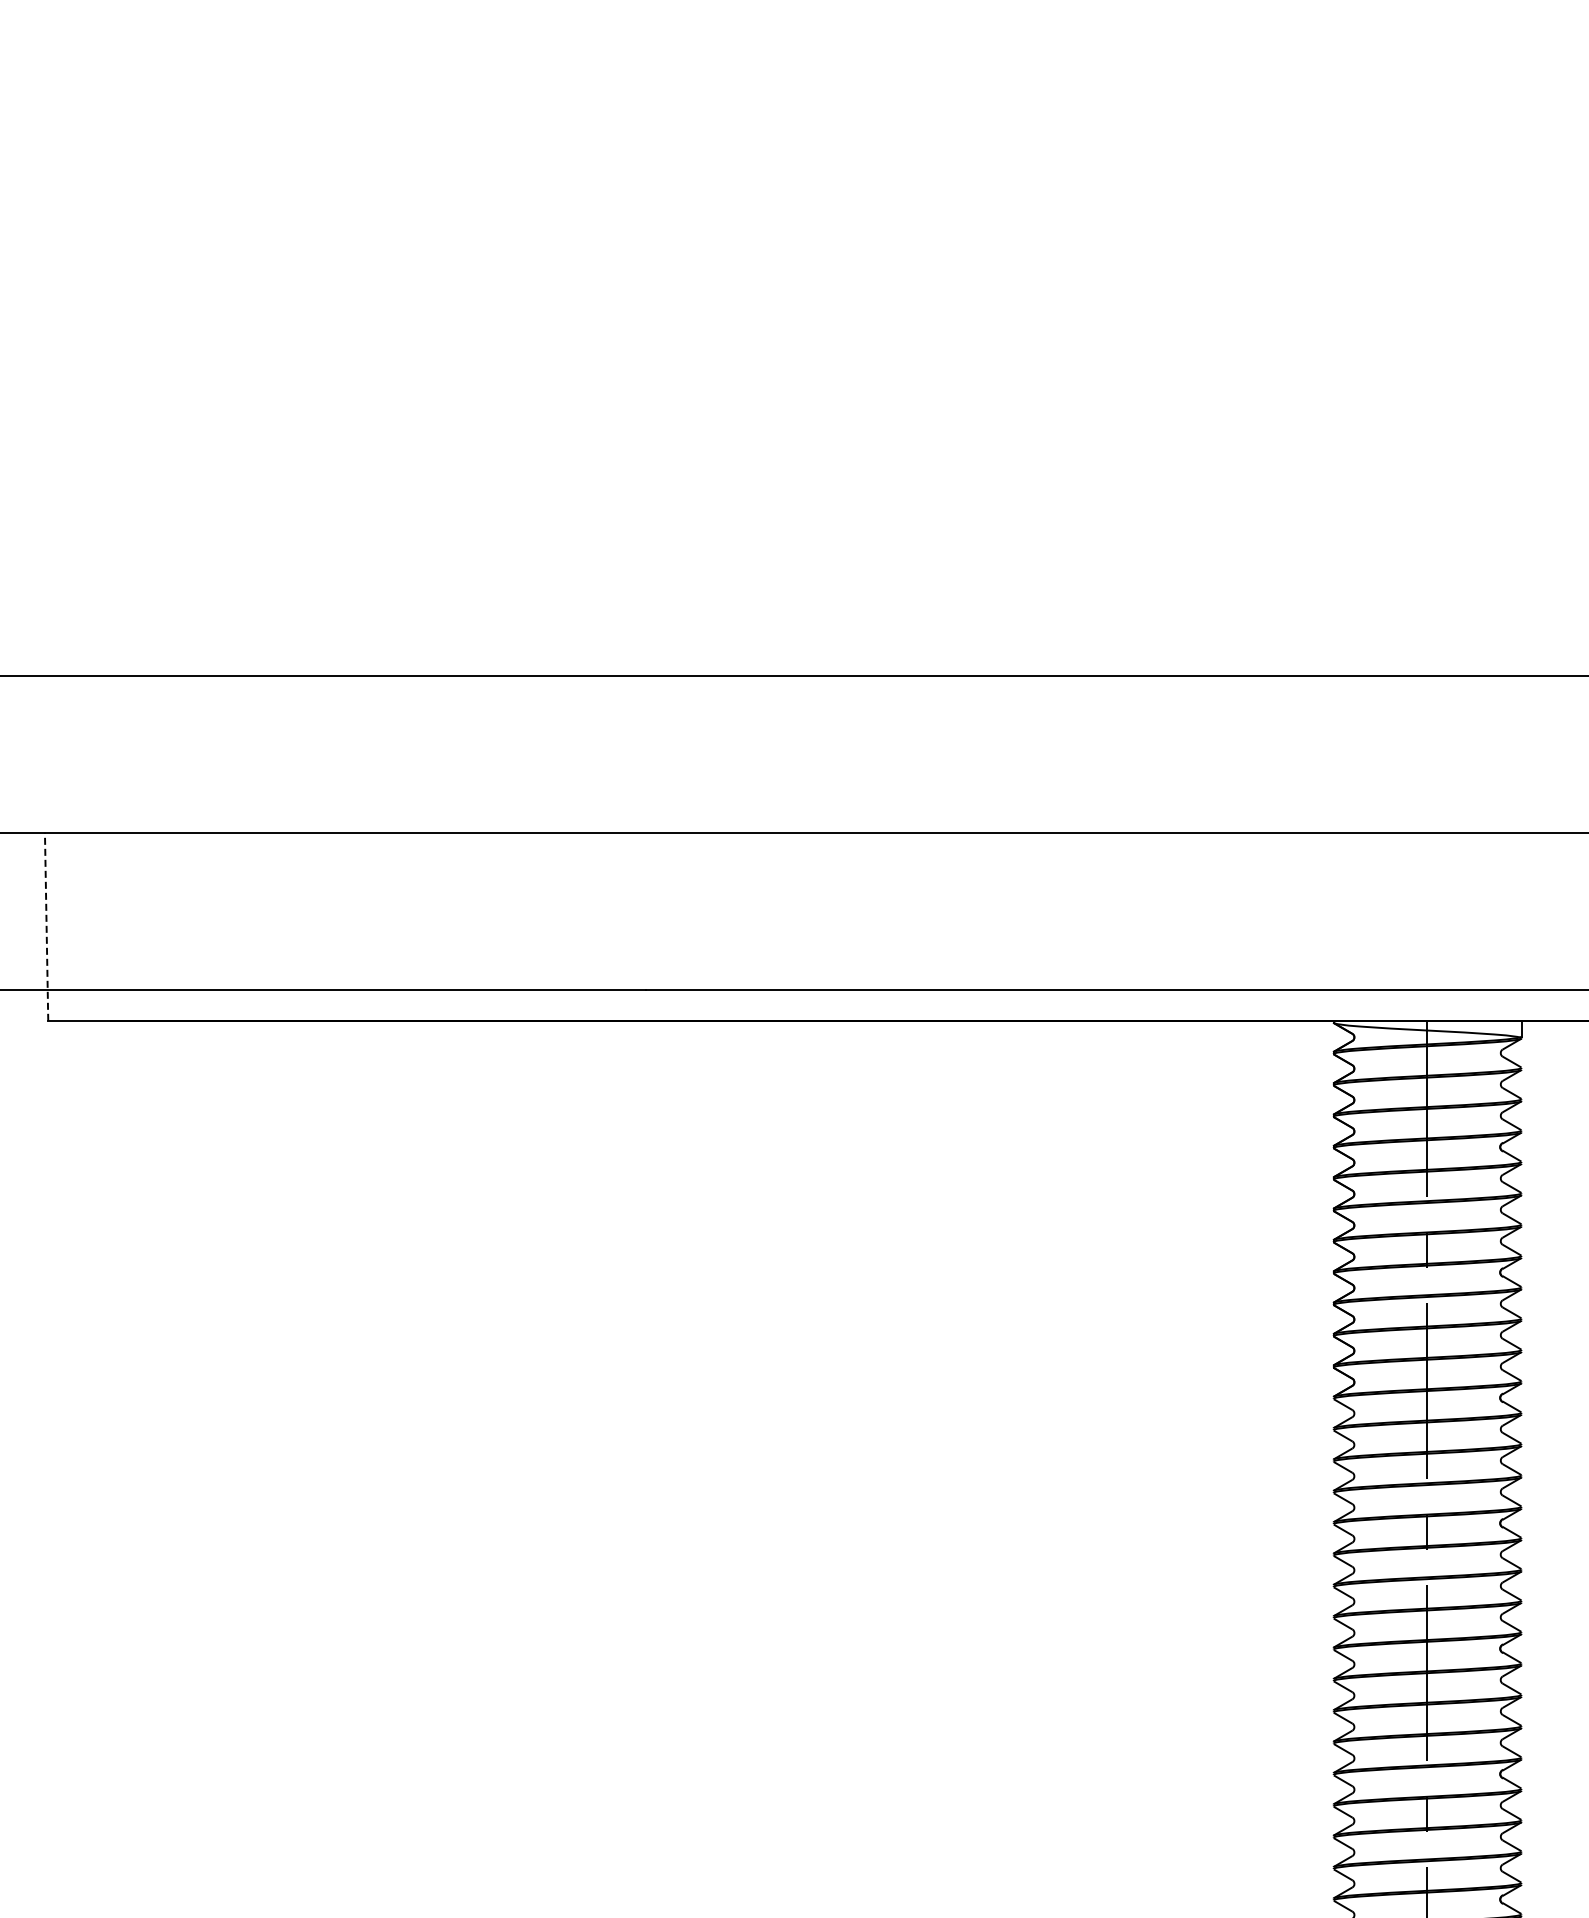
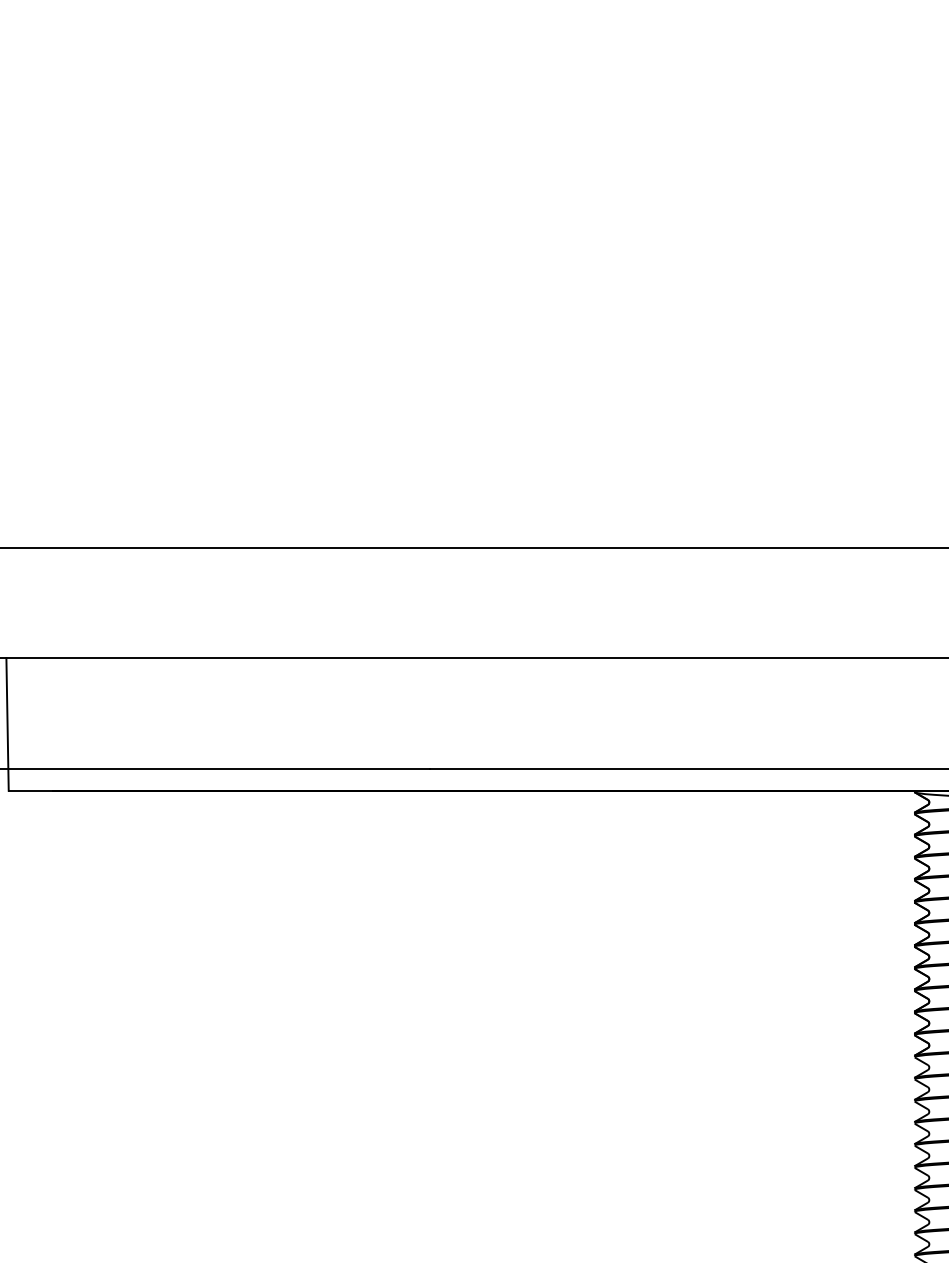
line: (46, 926) -> (7, 724), dashed -> solid

